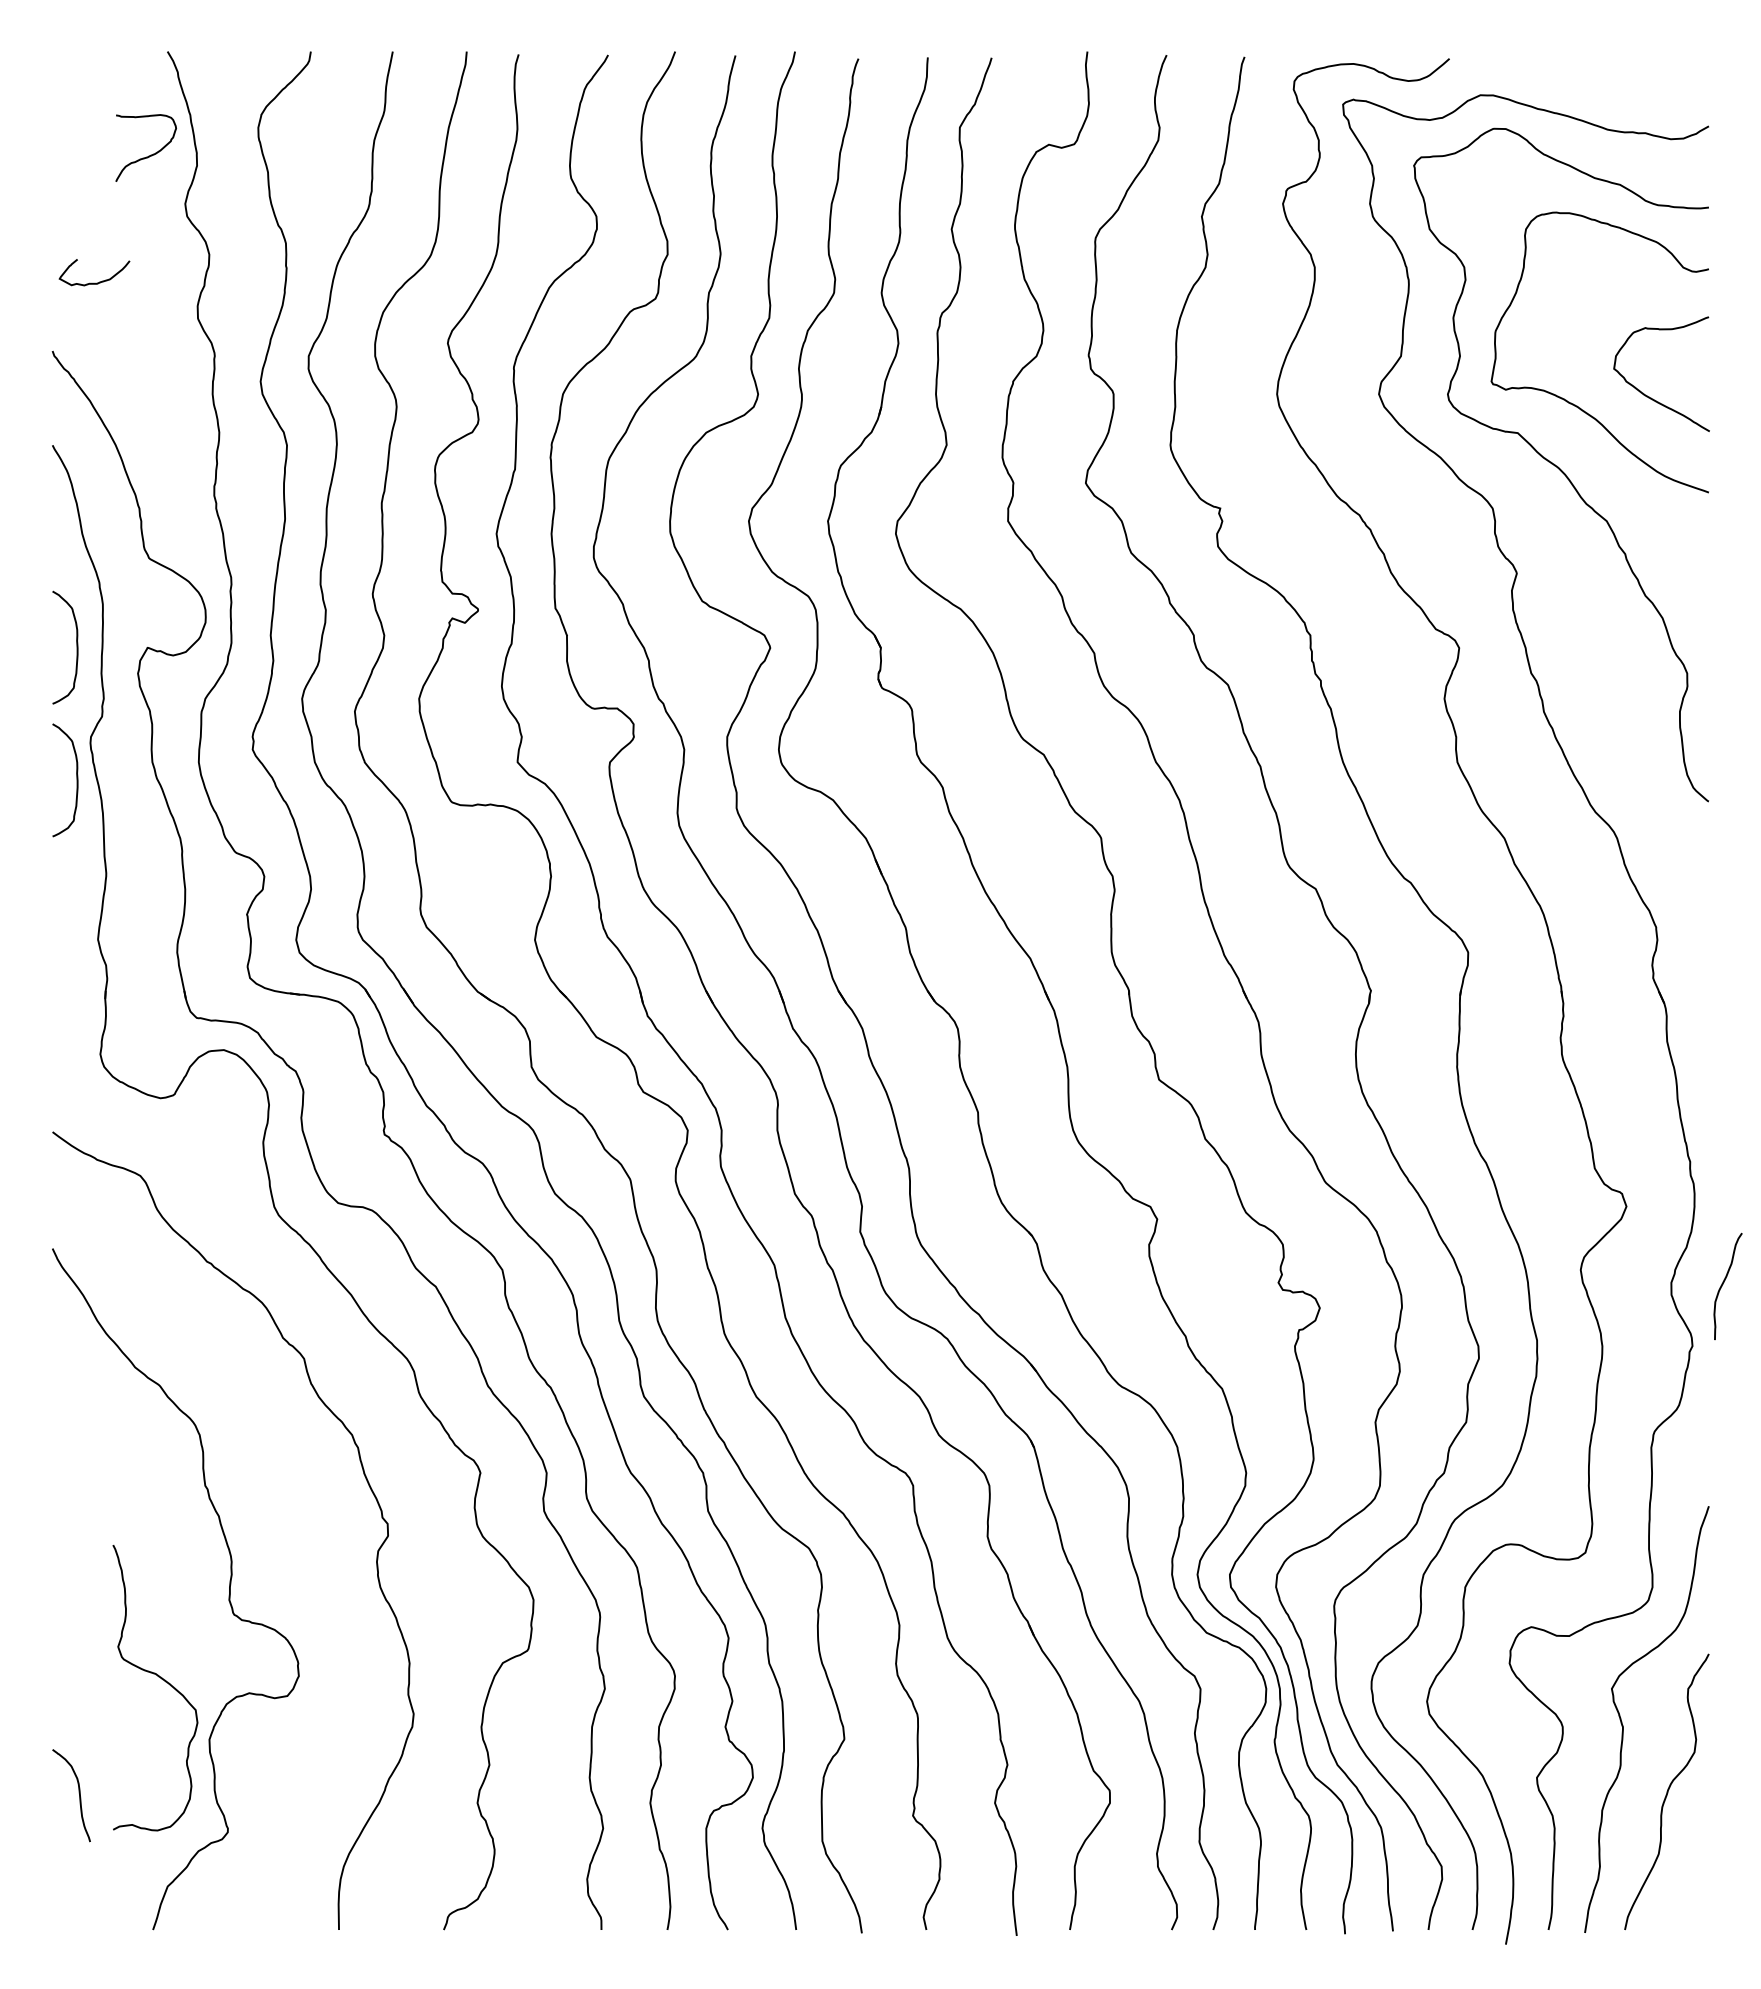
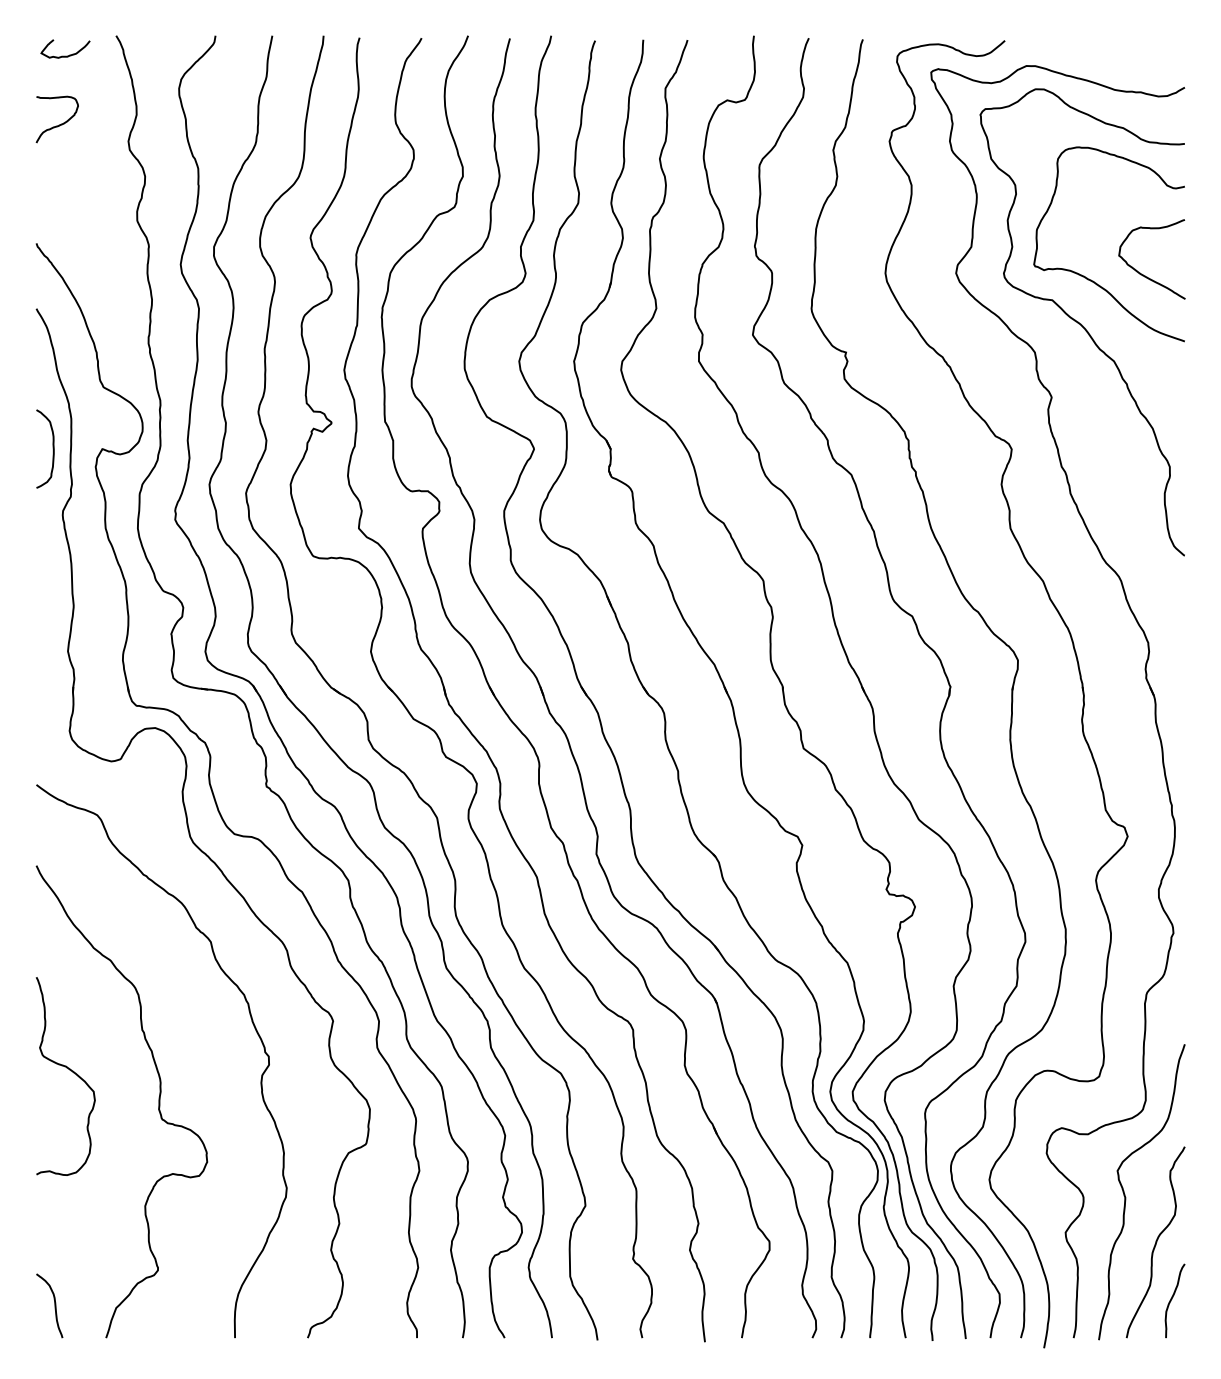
curve: (149, 155) -> (59, 124), moved
curve: (94, 282) -> (65, 55), moved
curve: (75, 779) -> (52, 540), removed
curve: (1724, 1284) -> (1172, 1299), moved
curve: (160, 1679) -> (69, 1070), moved
curve: (78, 1794) -> (54, 1305), moved

